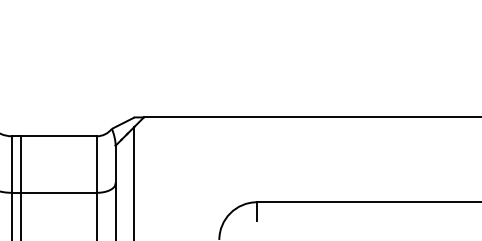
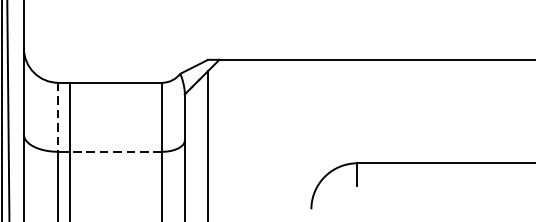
line: (11, 165) -> (57, 118), solid -> dashed
line: (59, 192) -> (116, 151), solid -> dashed

